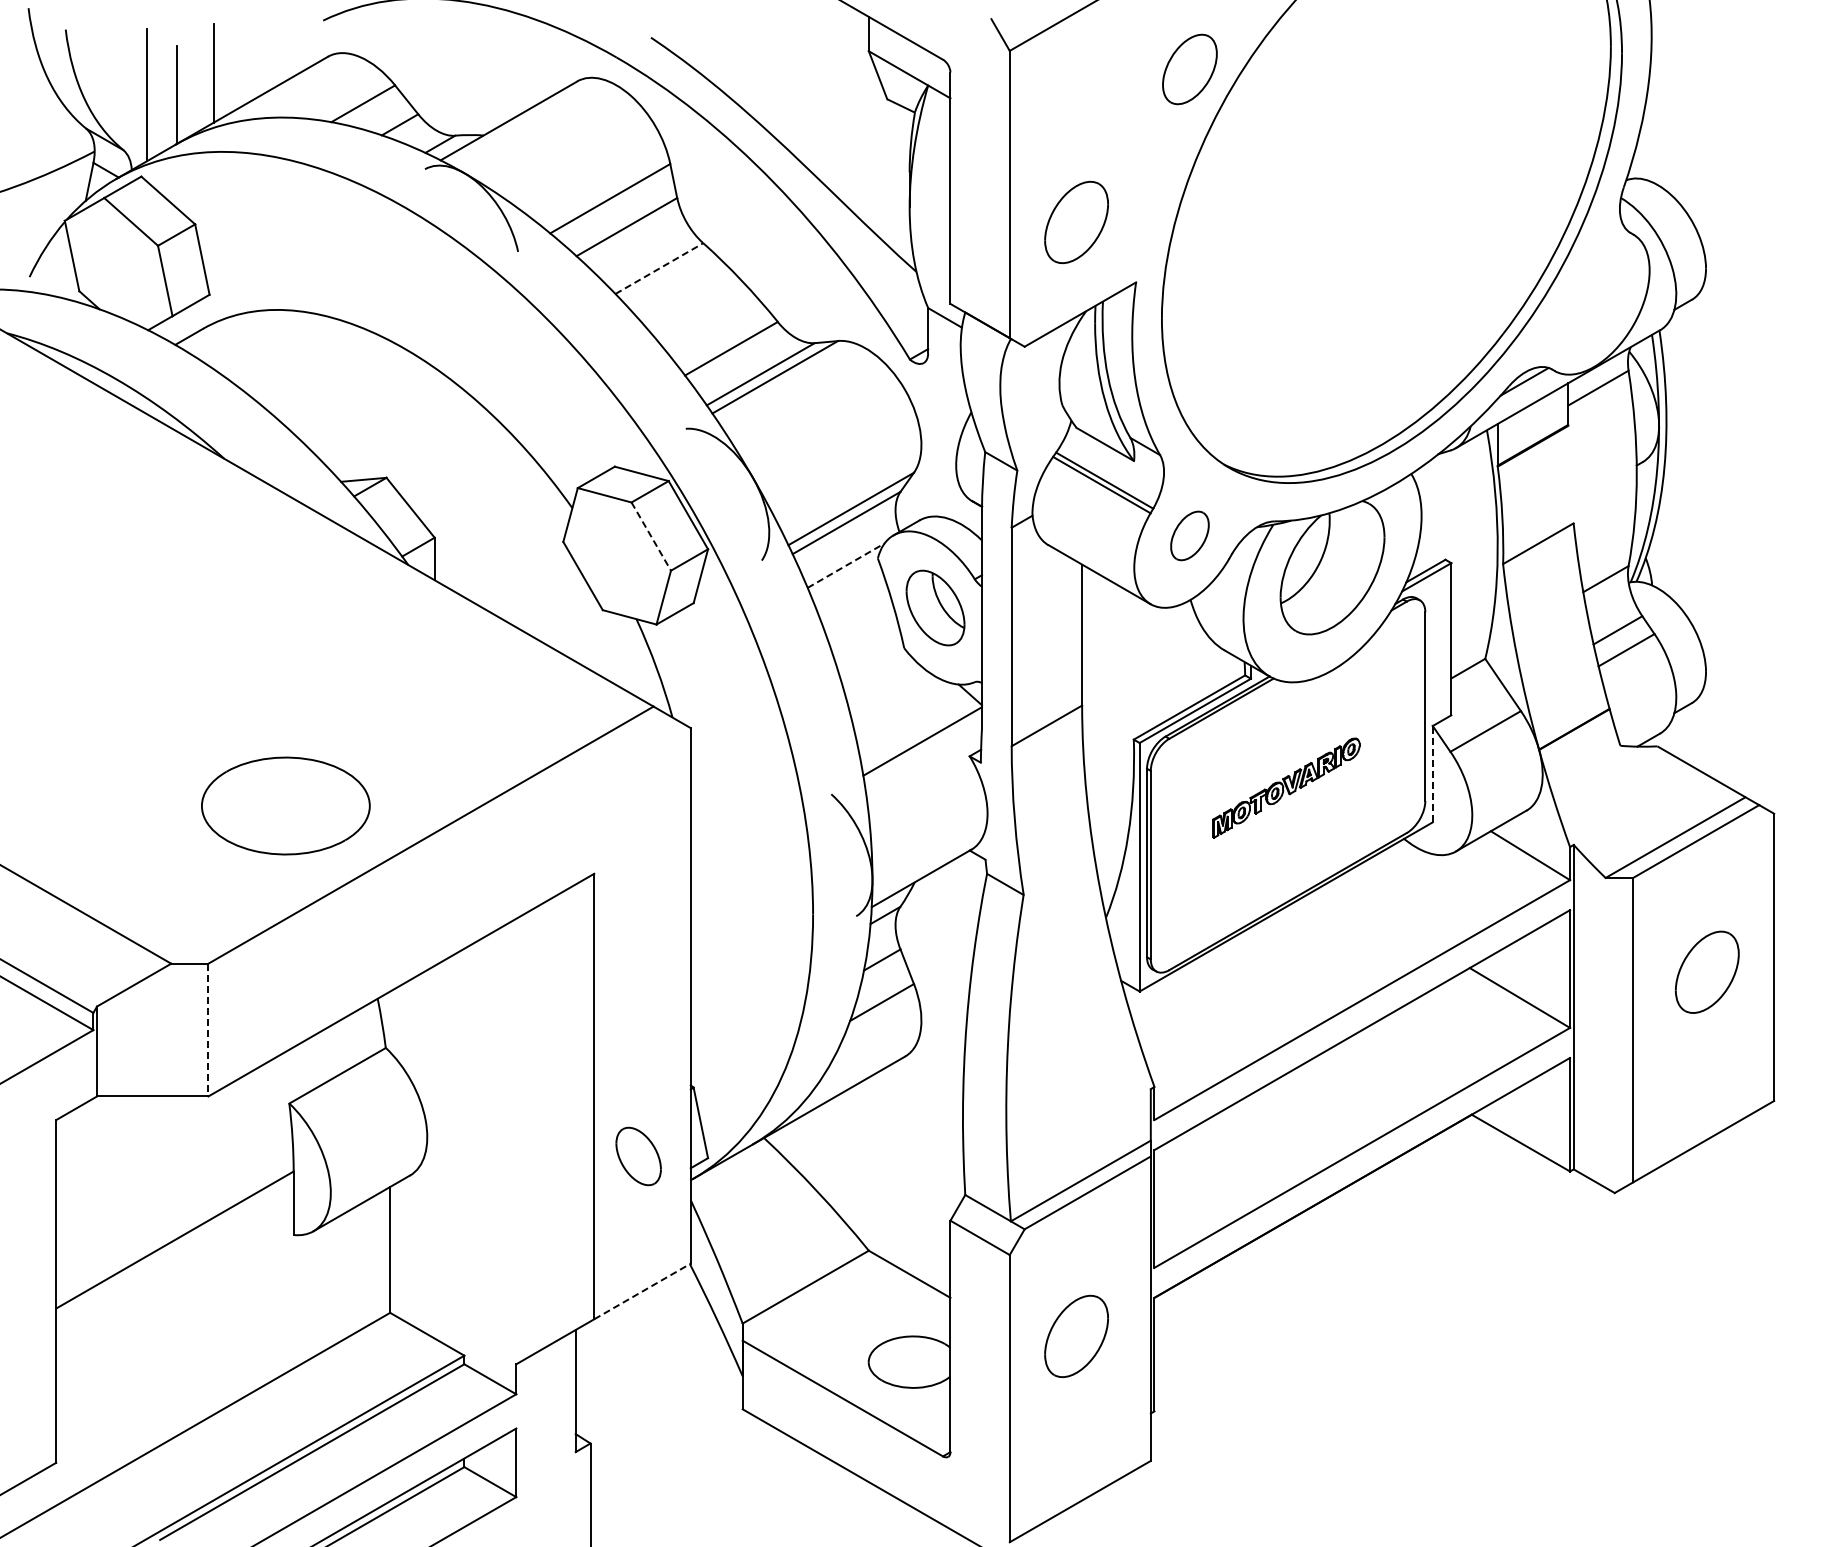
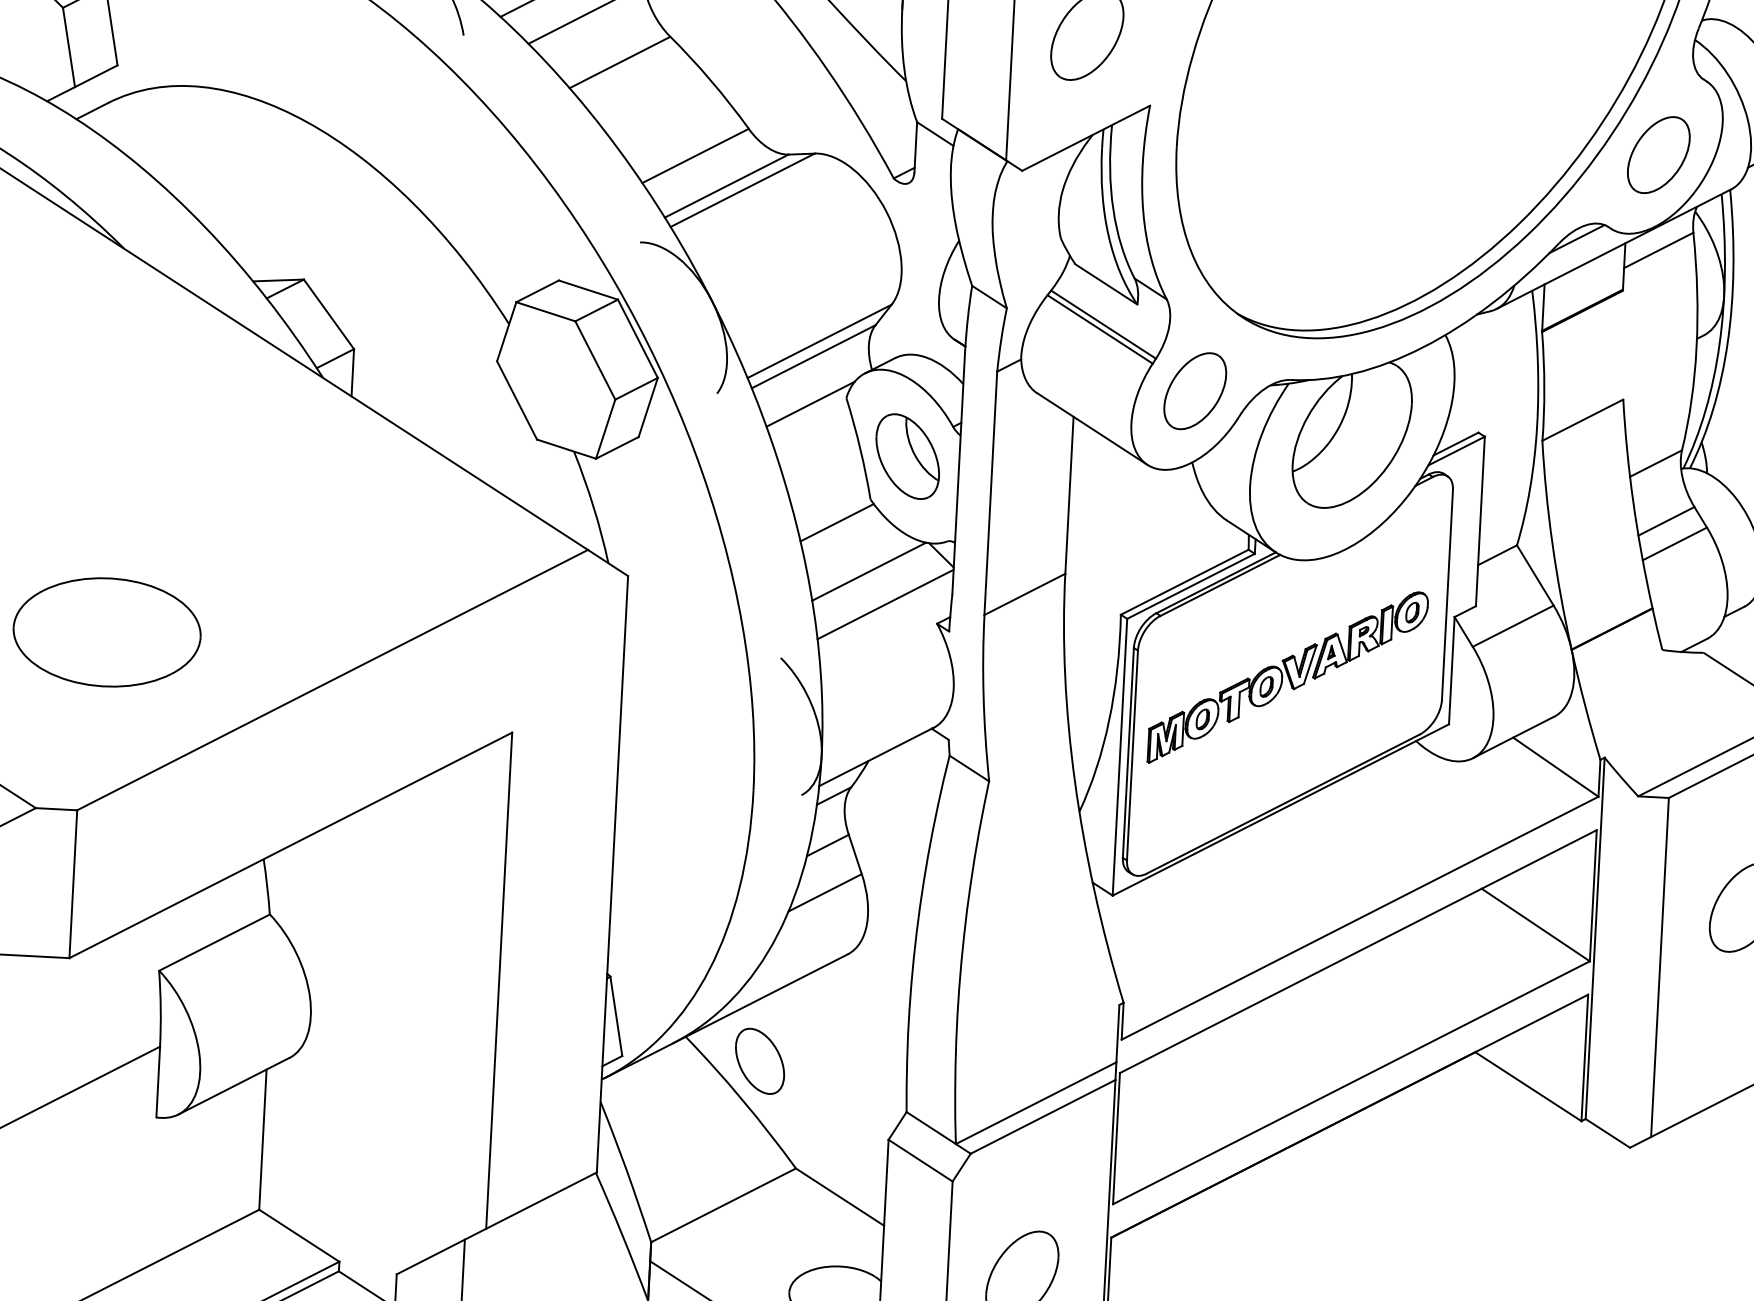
line: (659, 268) -> (620, 62), dashed -> solid
part: (1593, 302) -> (1658, 154), added
part: (1189, 535) -> (1194, 390), size x1.43
line: (651, 537) -> (595, 361), dashed -> solid
line: (846, 565) -> (811, 404), dashed -> solid
line: (875, 670) -> (837, 522), added
line: (906, 712) -> (869, 571), added
line: (1432, 773) -> (1451, 669), dashed -> solid
part: (1286, 787) -> (1288, 676), size x1.67
part: (285, 805) -> (106, 631), moved
line: (208, 1030) -> (73, 884), dashed -> solid
part: (638, 1156) -> (759, 1061), moved
line: (642, 1291) -> (541, 1200), dashed -> solid

